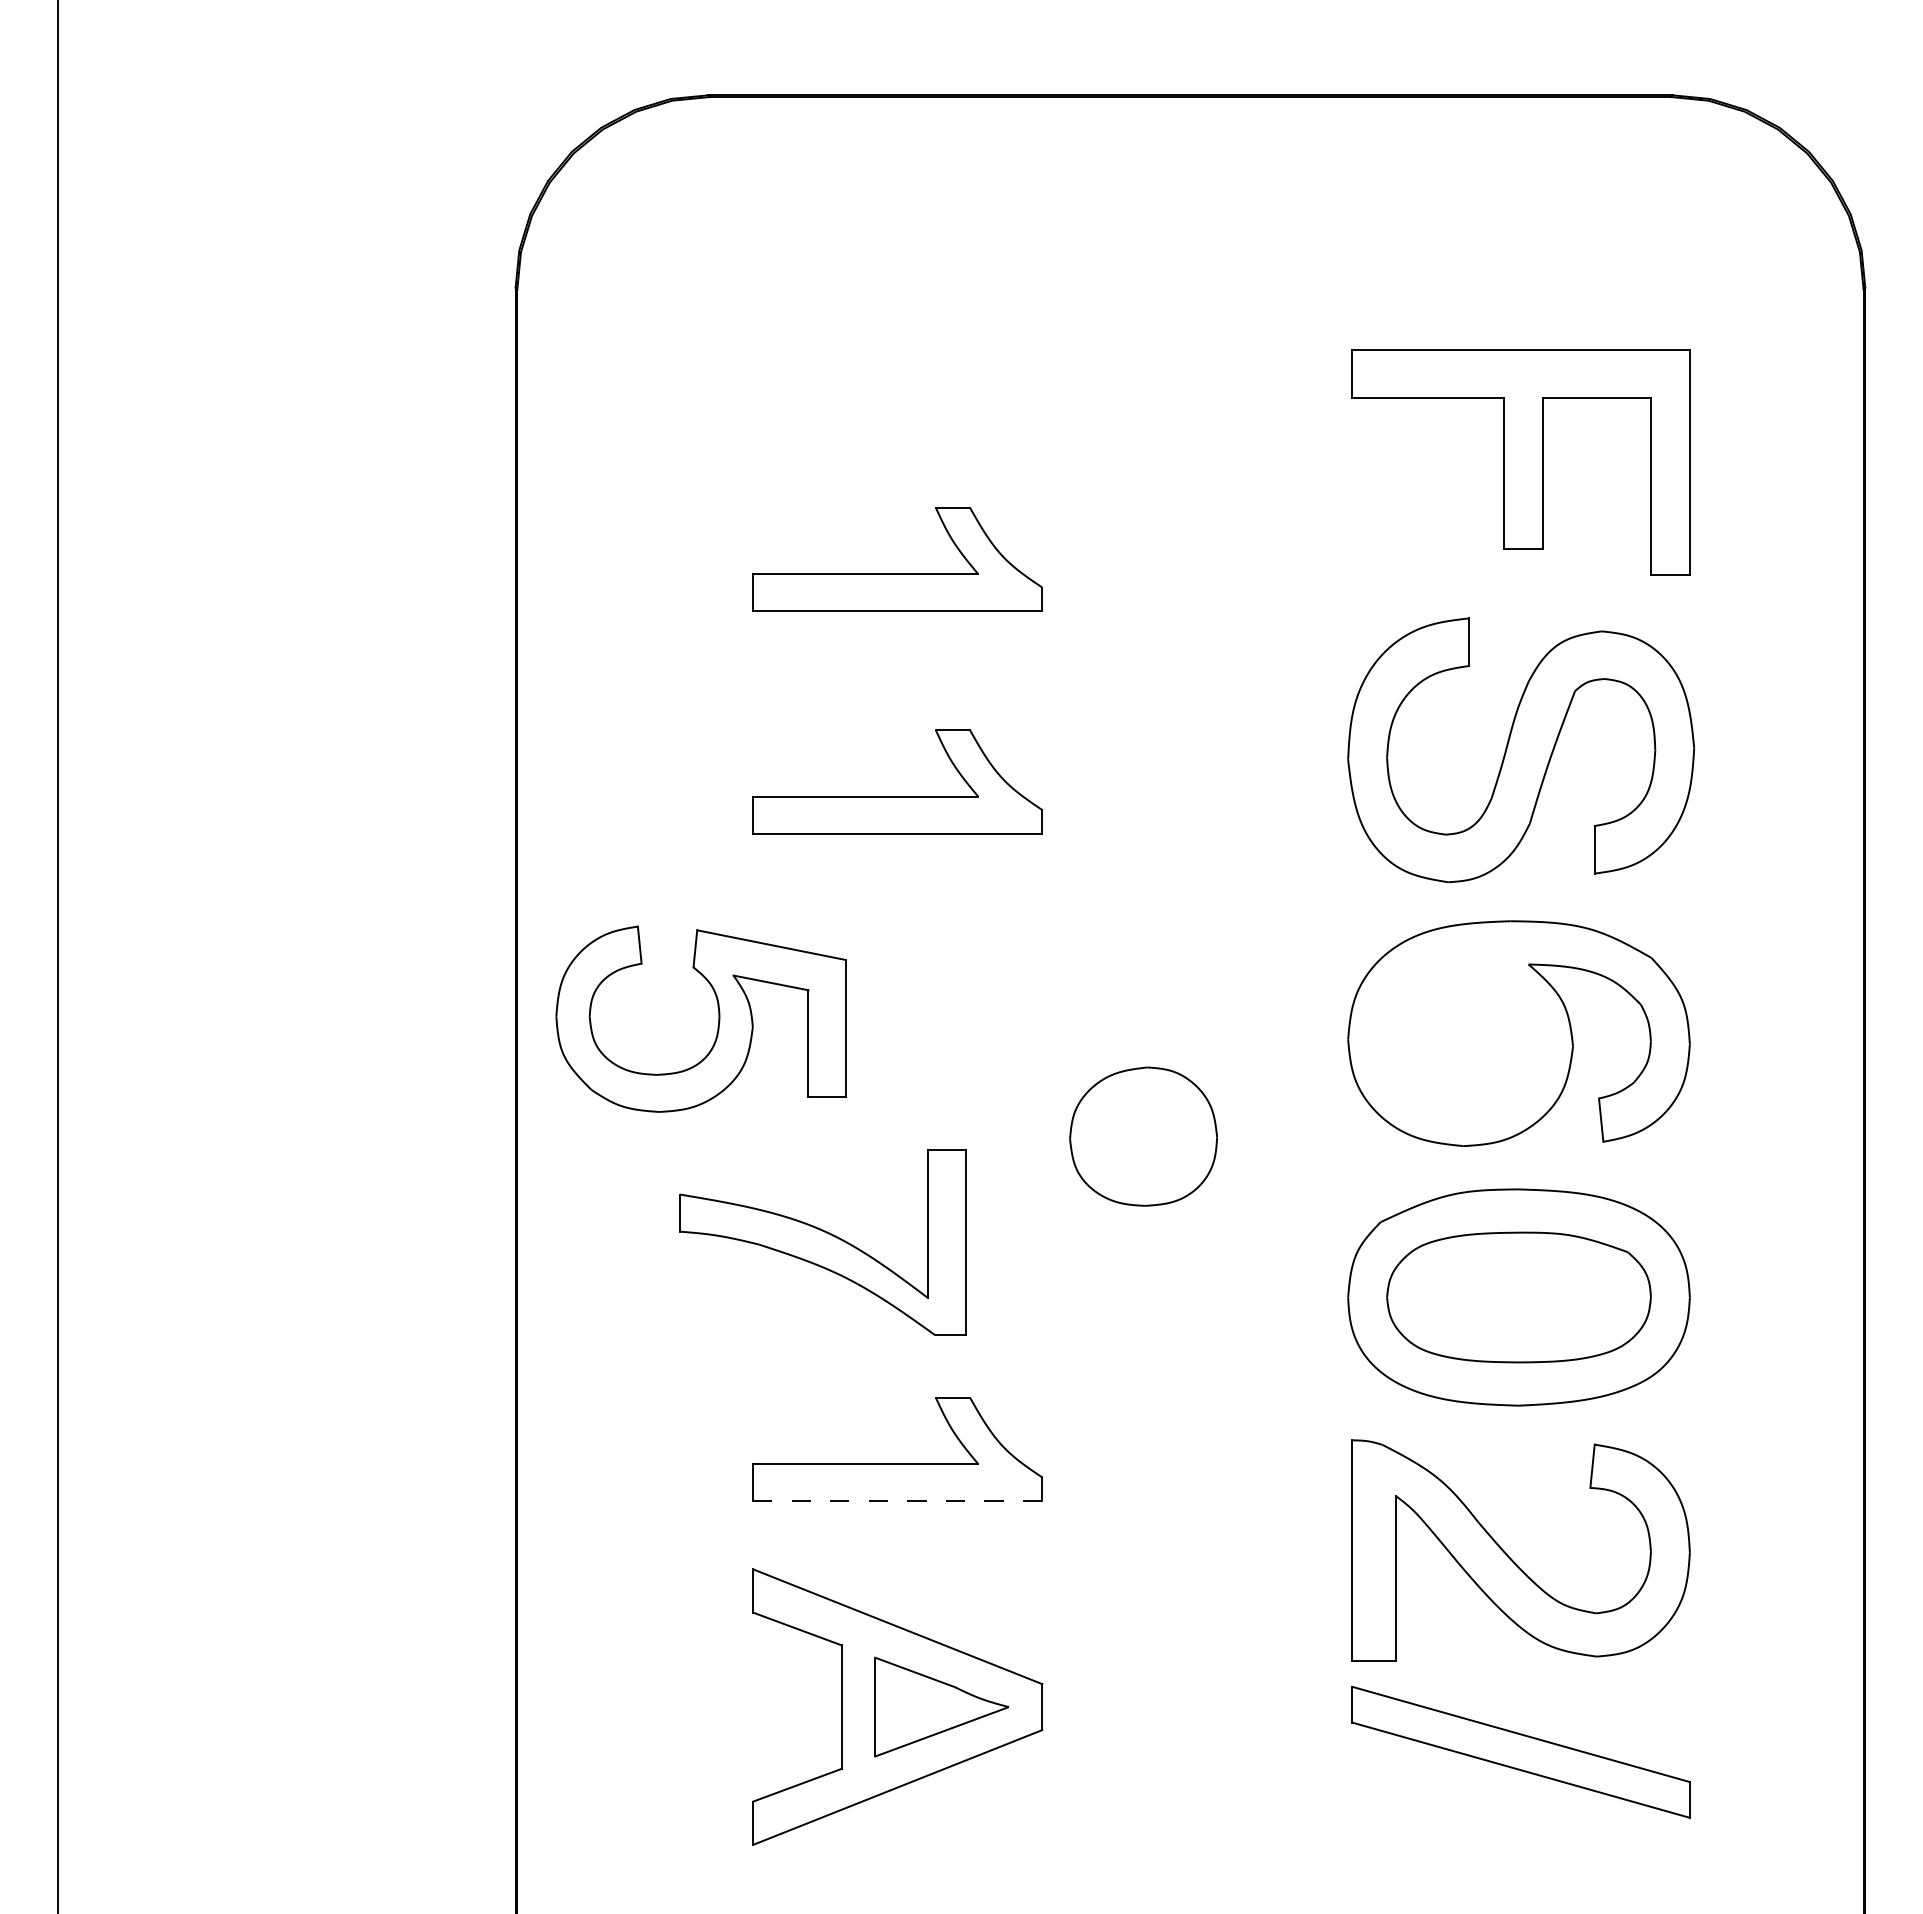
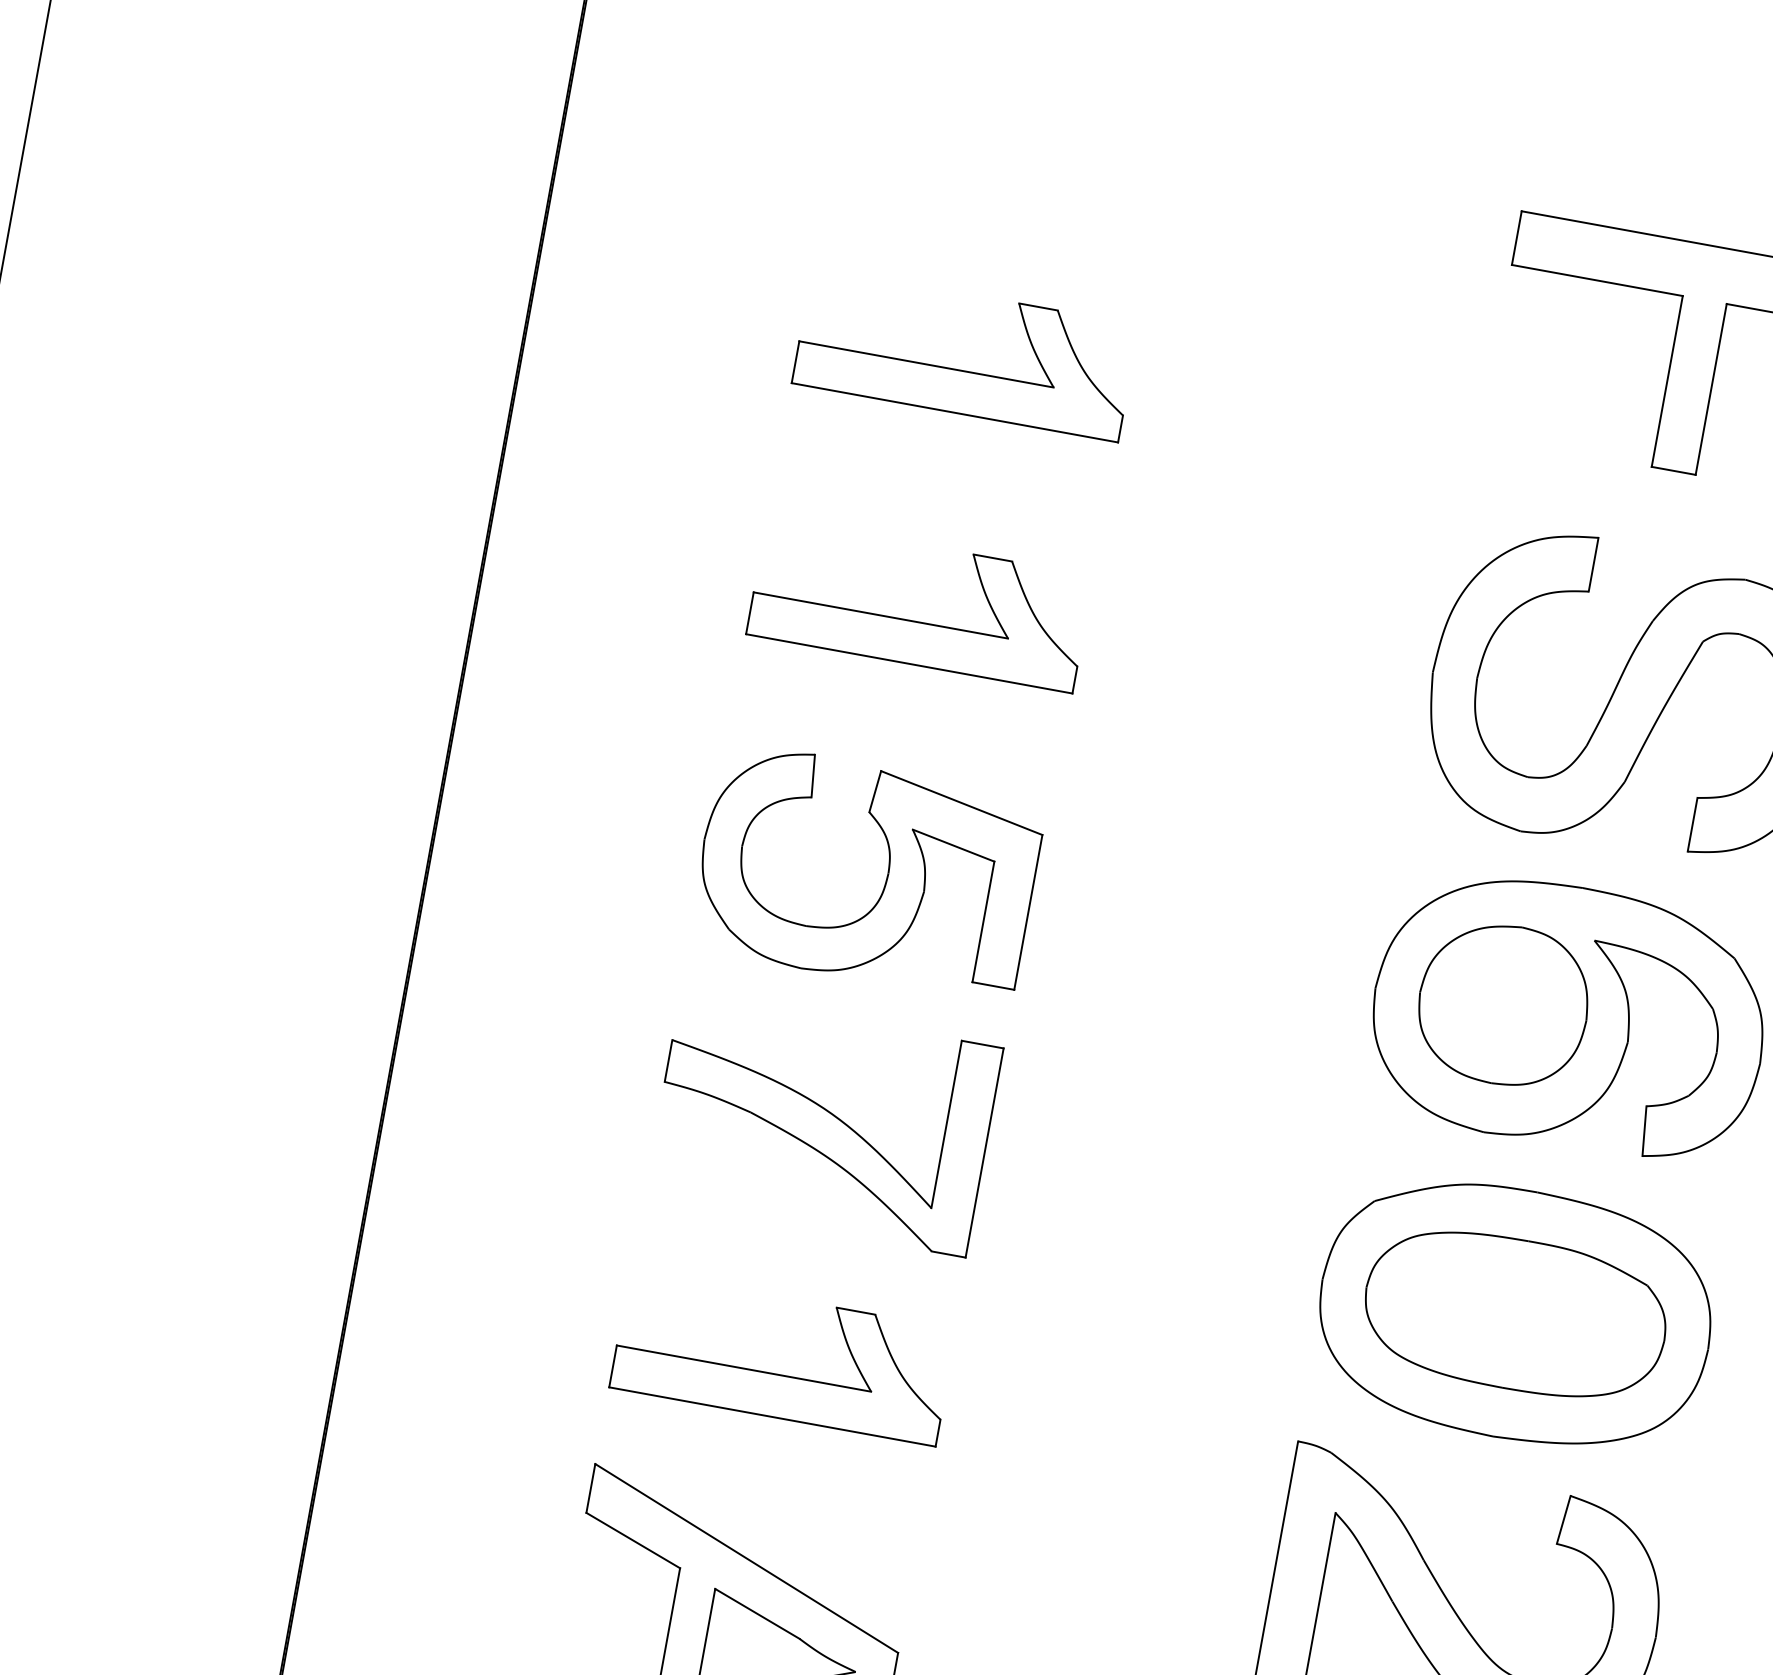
part: (718, 1018) -> (887, 875), moved
part: (1143, 1136) -> (1503, 1004), moved
part: (822, 1242) -> (823, 1123), moved
line: (897, 1501) -> (772, 1417), dashed -> solid

